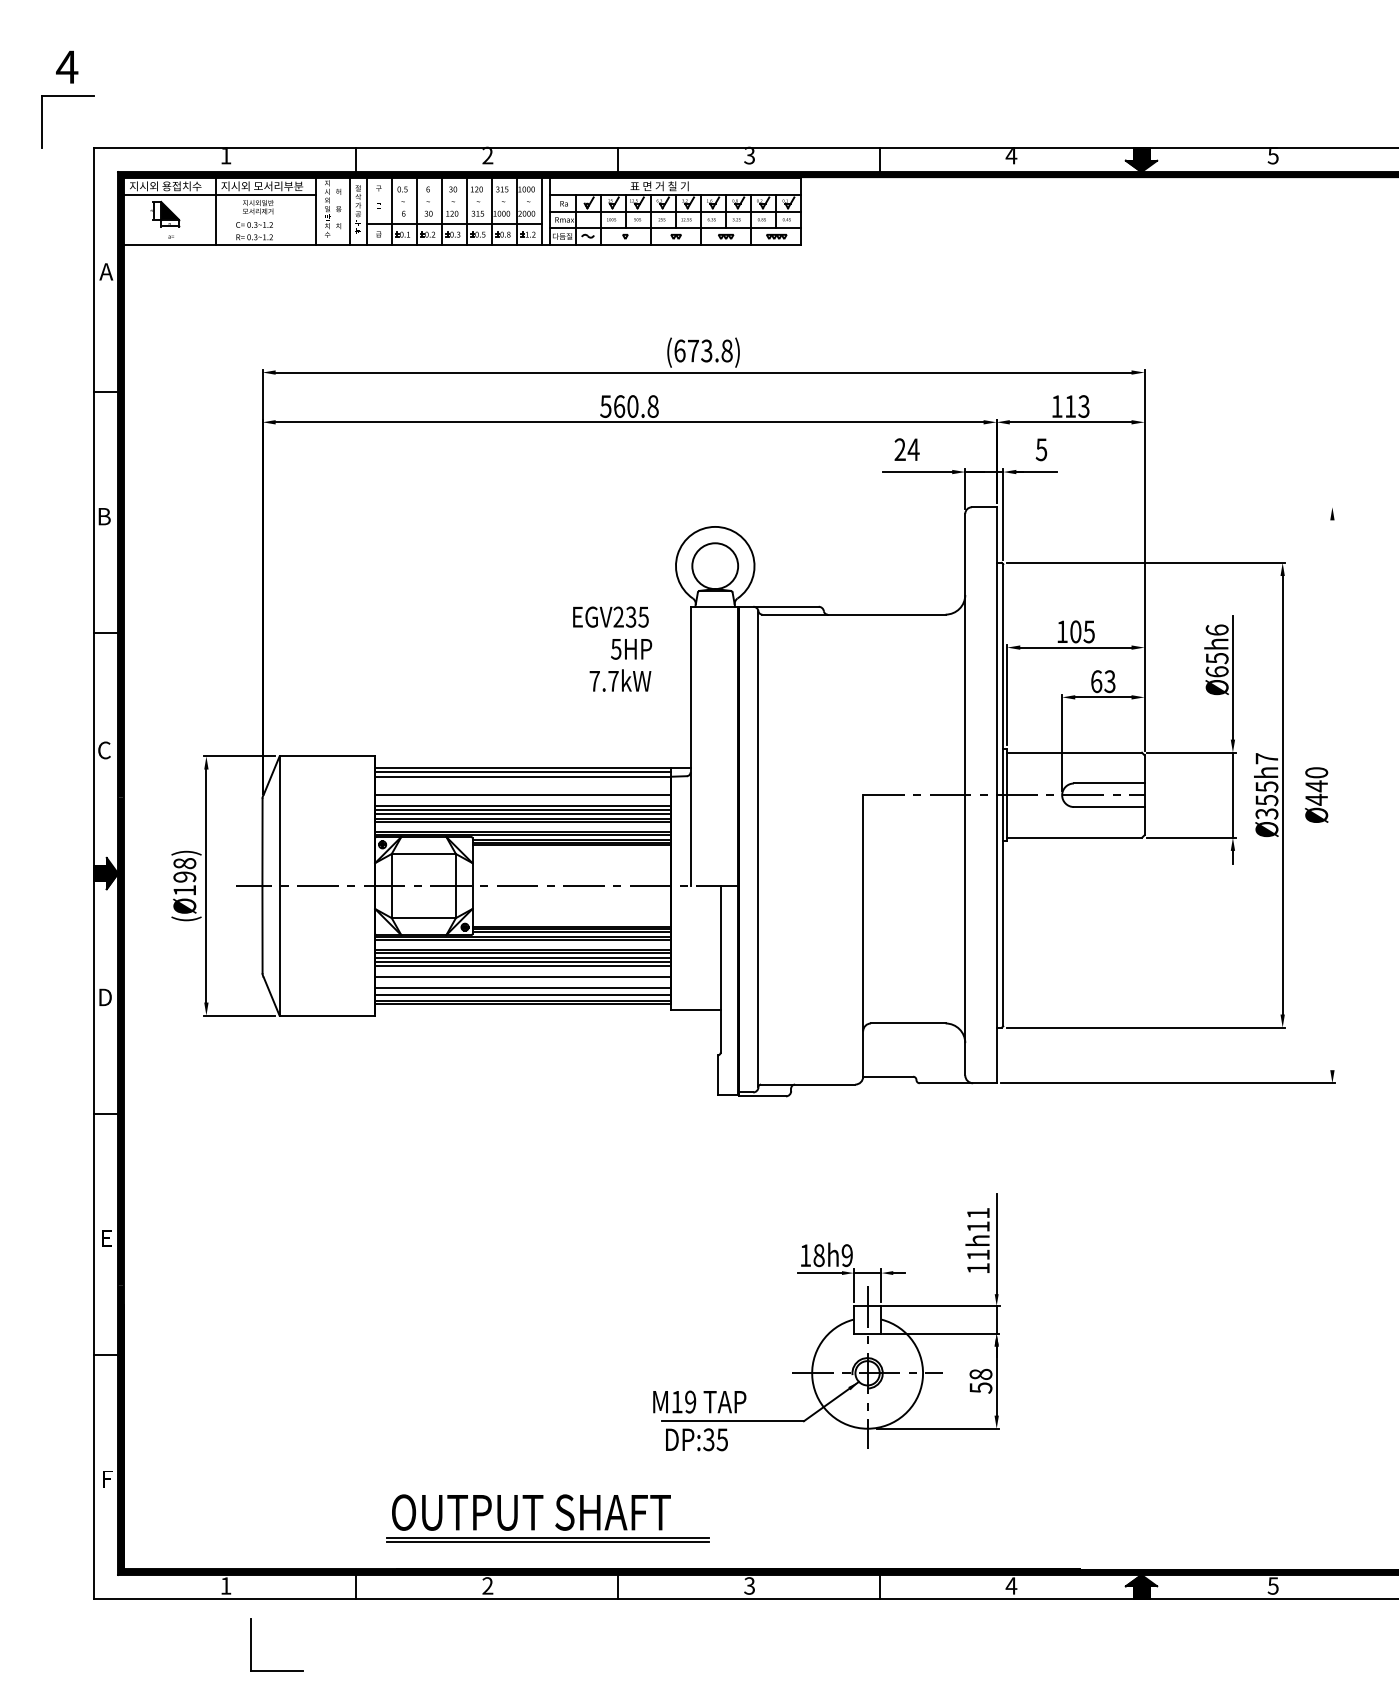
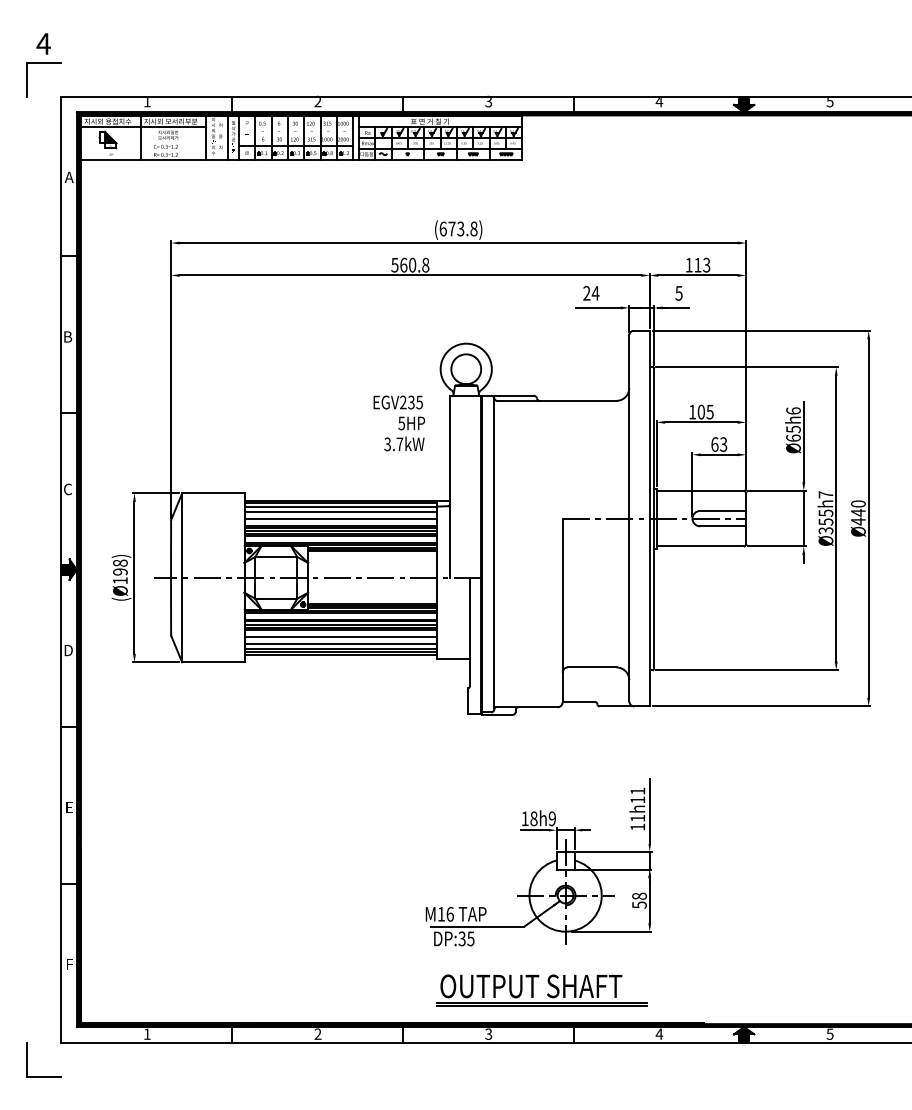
line: (1168, 506) -> (761, 330), added
text: (594, 681) -> (387, 444), 7.7kW -> 3.7kW
line: (522, 784) -> (340, 511), added
line: (1332, 795) -> (868, 518), added
text: (689, 1400) -> (449, 913), M19 -> M16
part: (556, 1523) -> (547, 993), moved
part: (250, 1644) -> (27, 1059), moved

